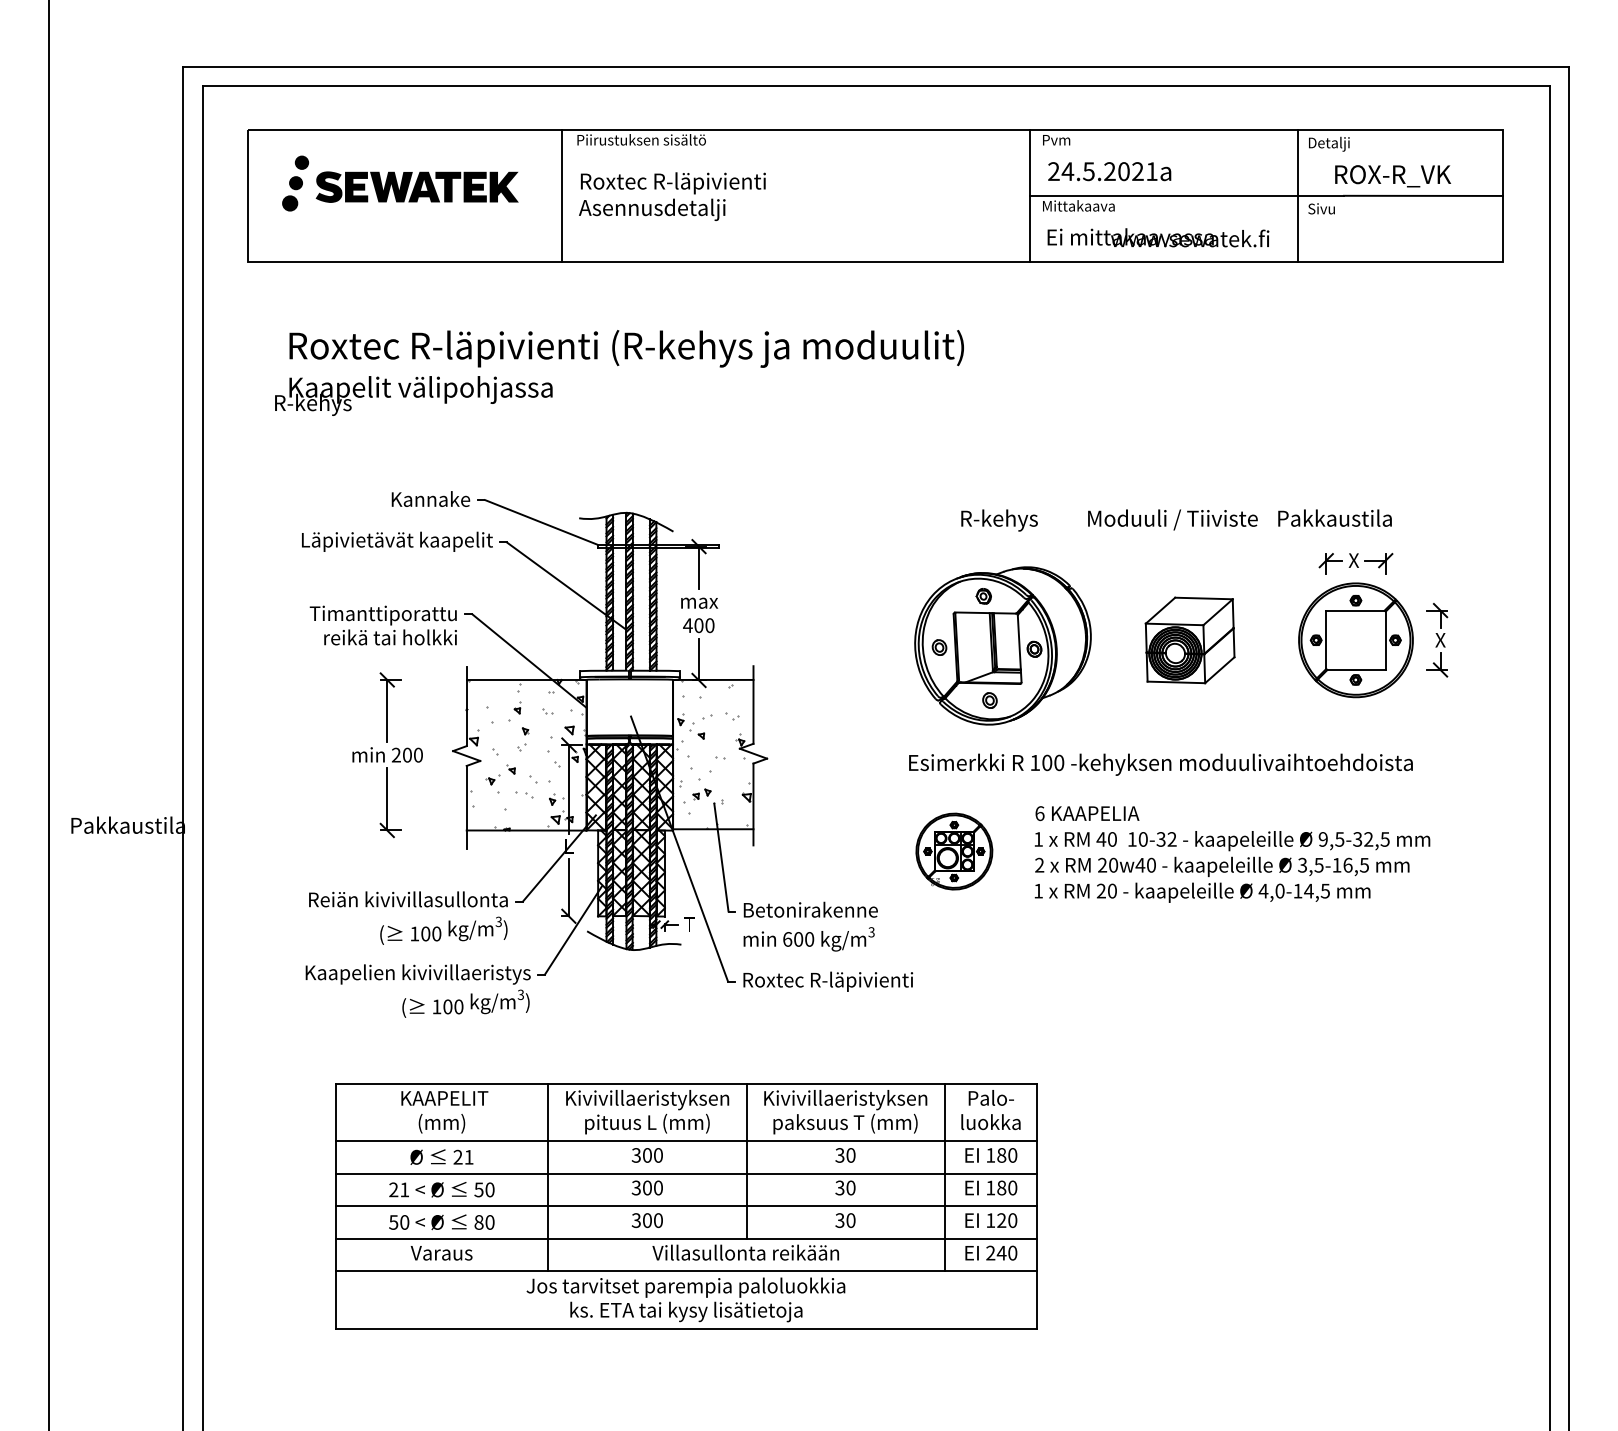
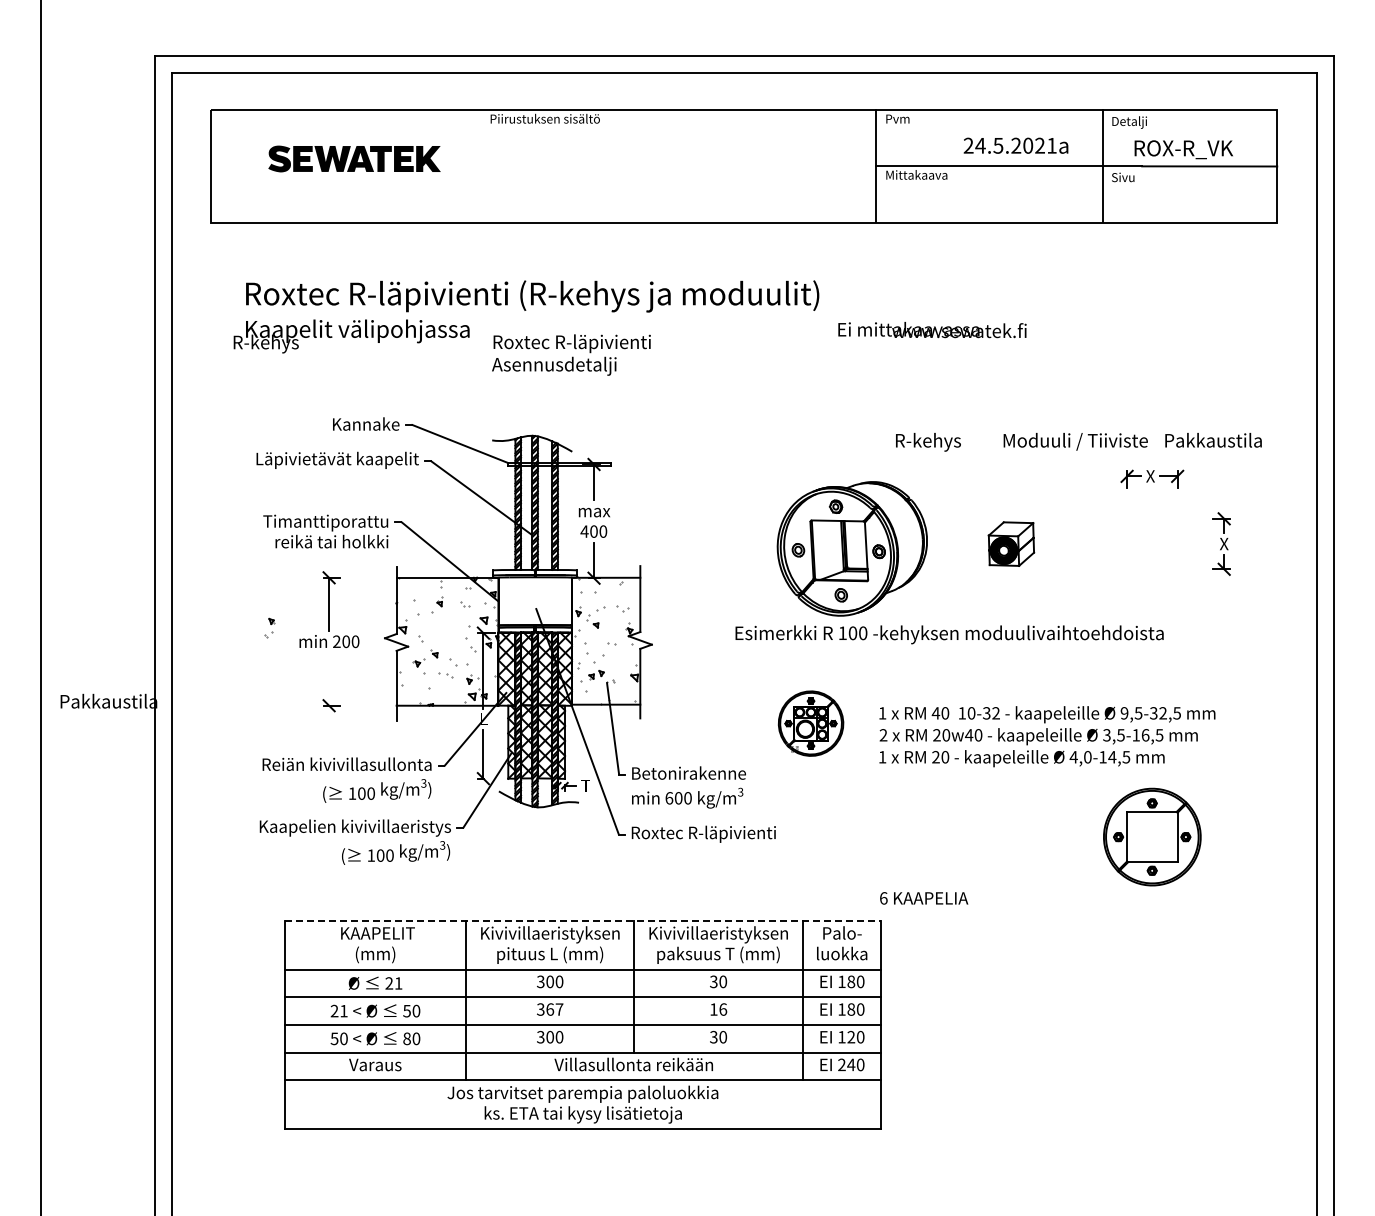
text: (1109, 171) -> (1015, 145), moved
part: (294, 183) -> (250, 155), removed
line: (561, 195) -> (477, 166), removed
text: (672, 195) -> (571, 354), moved
text: (1158, 238) -> (932, 330), moved
text: (1176, 520) -> (1078, 442), moved
part: (1190, 639) -> (1011, 543), size x0.6
part: (1356, 639) -> (1152, 836), moved
part: (523, 738) -> (269, 627), moved
text: (1160, 764) -> (949, 634), moved
line: (387, 798) -> (329, 678), removed
text: (1087, 813) -> (924, 898), moved
line: (686, 1083) -> (583, 920), solid -> dashed
text: (652, 1187) -> (554, 1009), 300 -> 367
text: (845, 1187) -> (718, 1009), 30 -> 16

